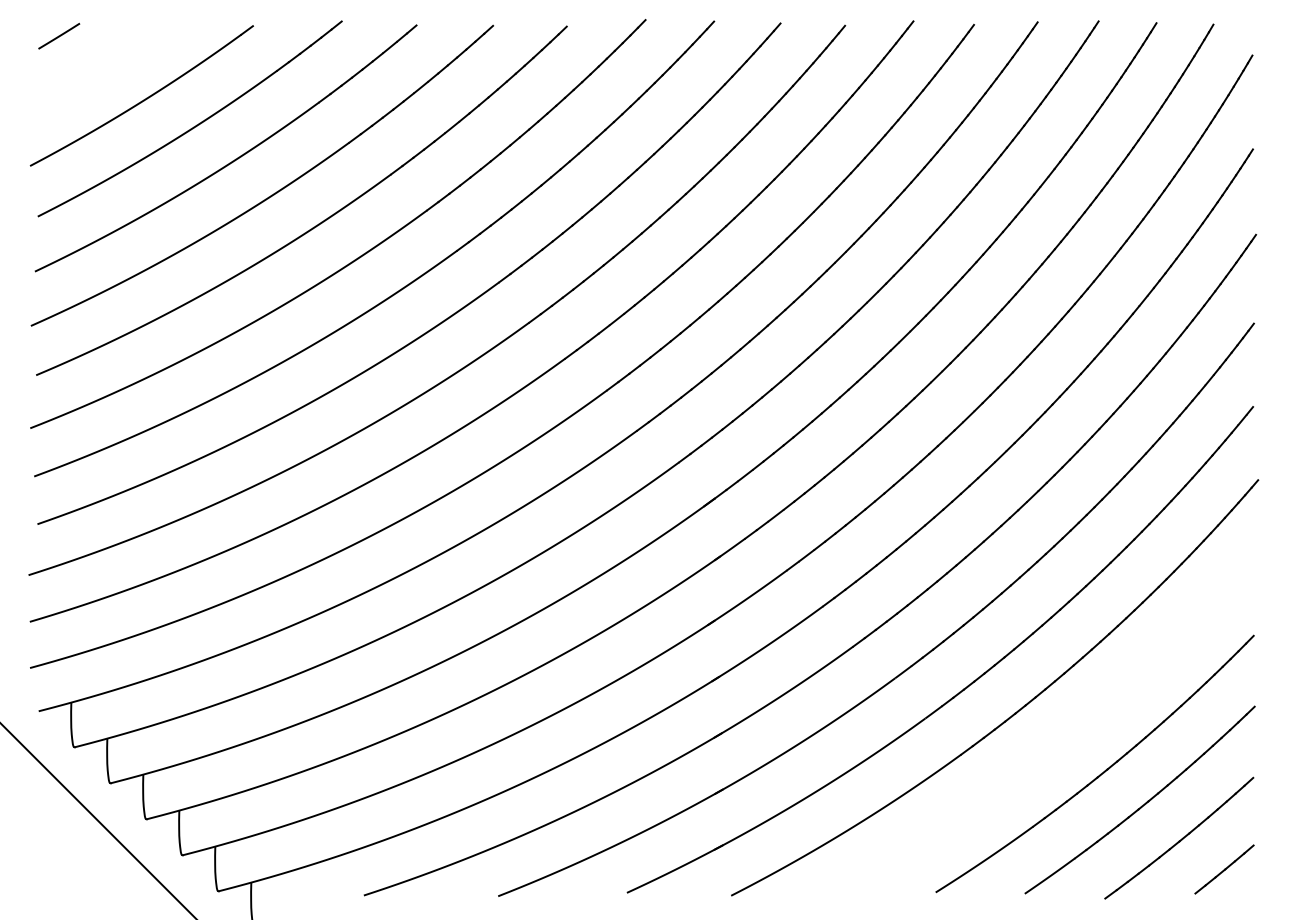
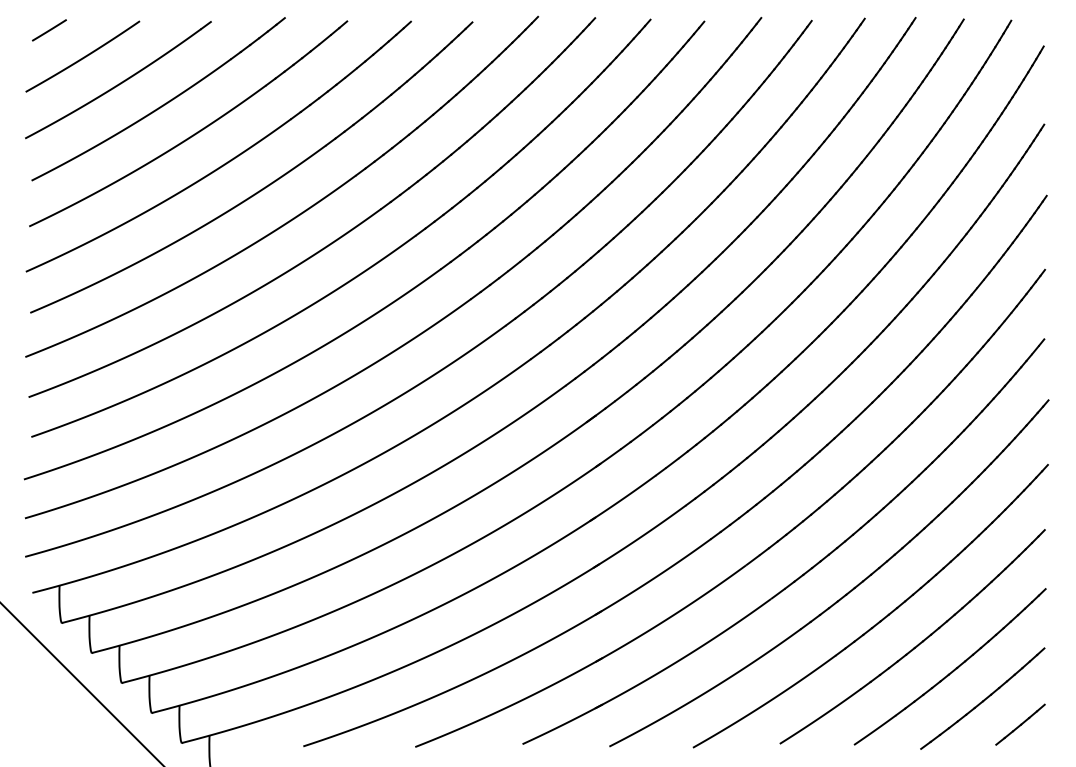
curve: (99, 68) -> (83, 57), added
part: (1059, 741) -> (882, 618), added

